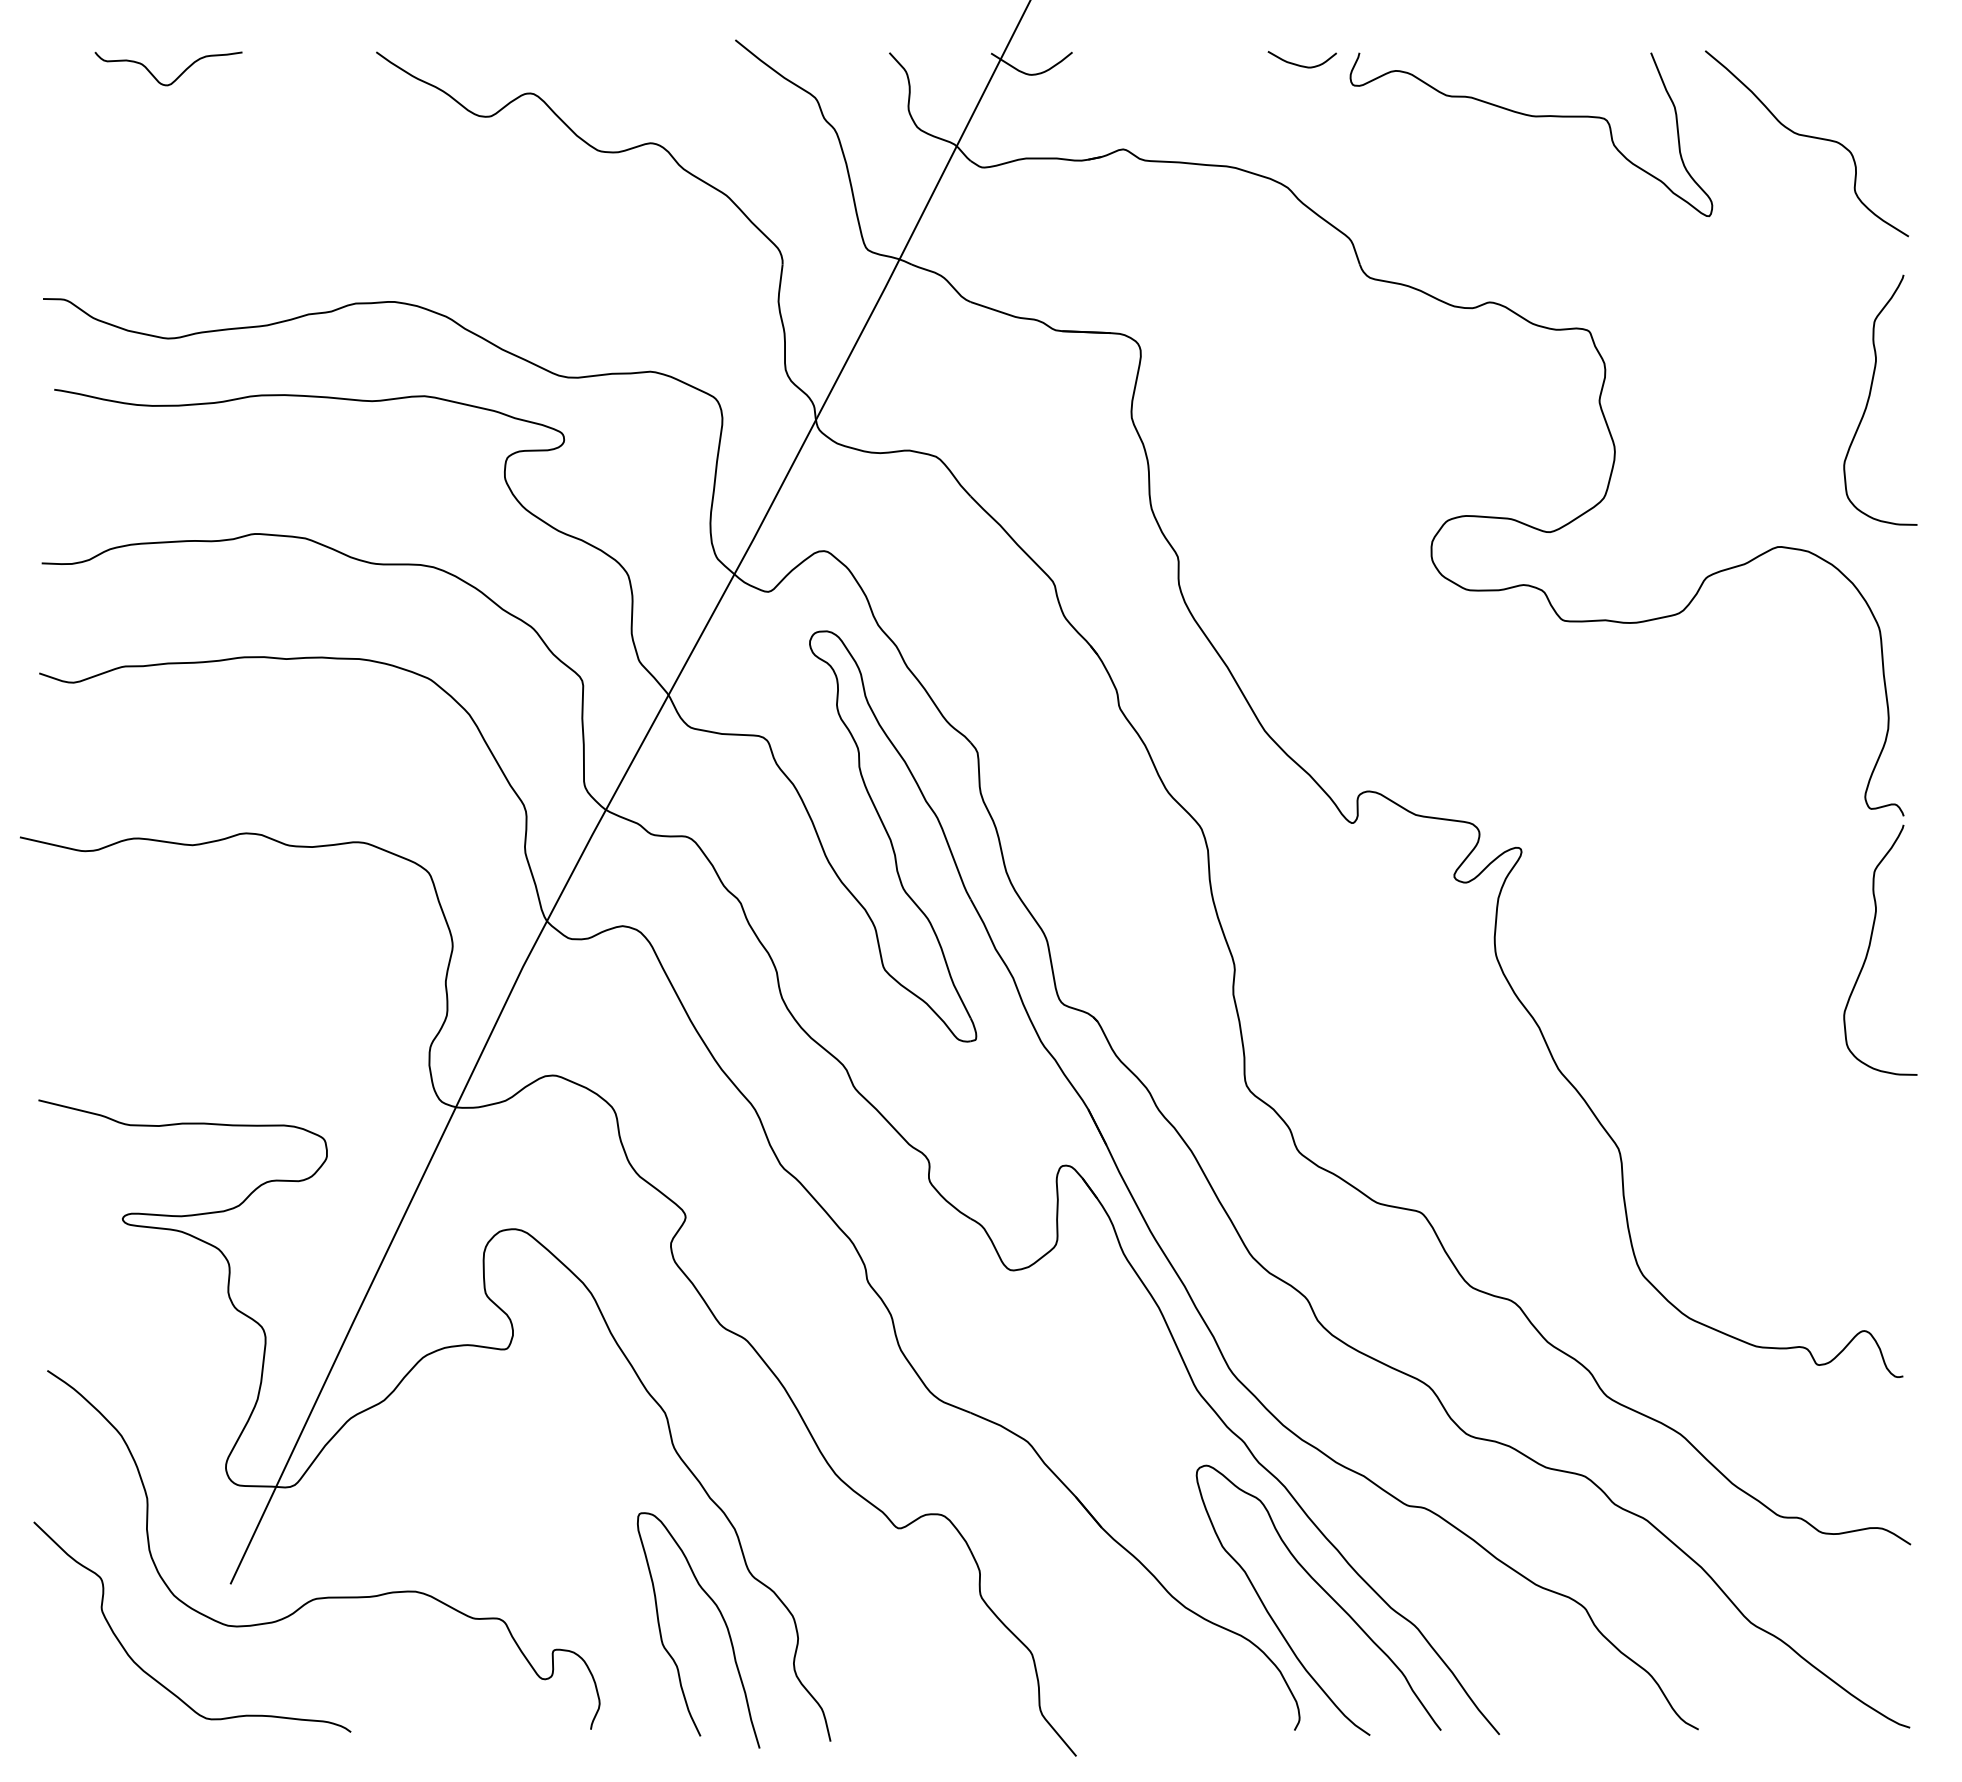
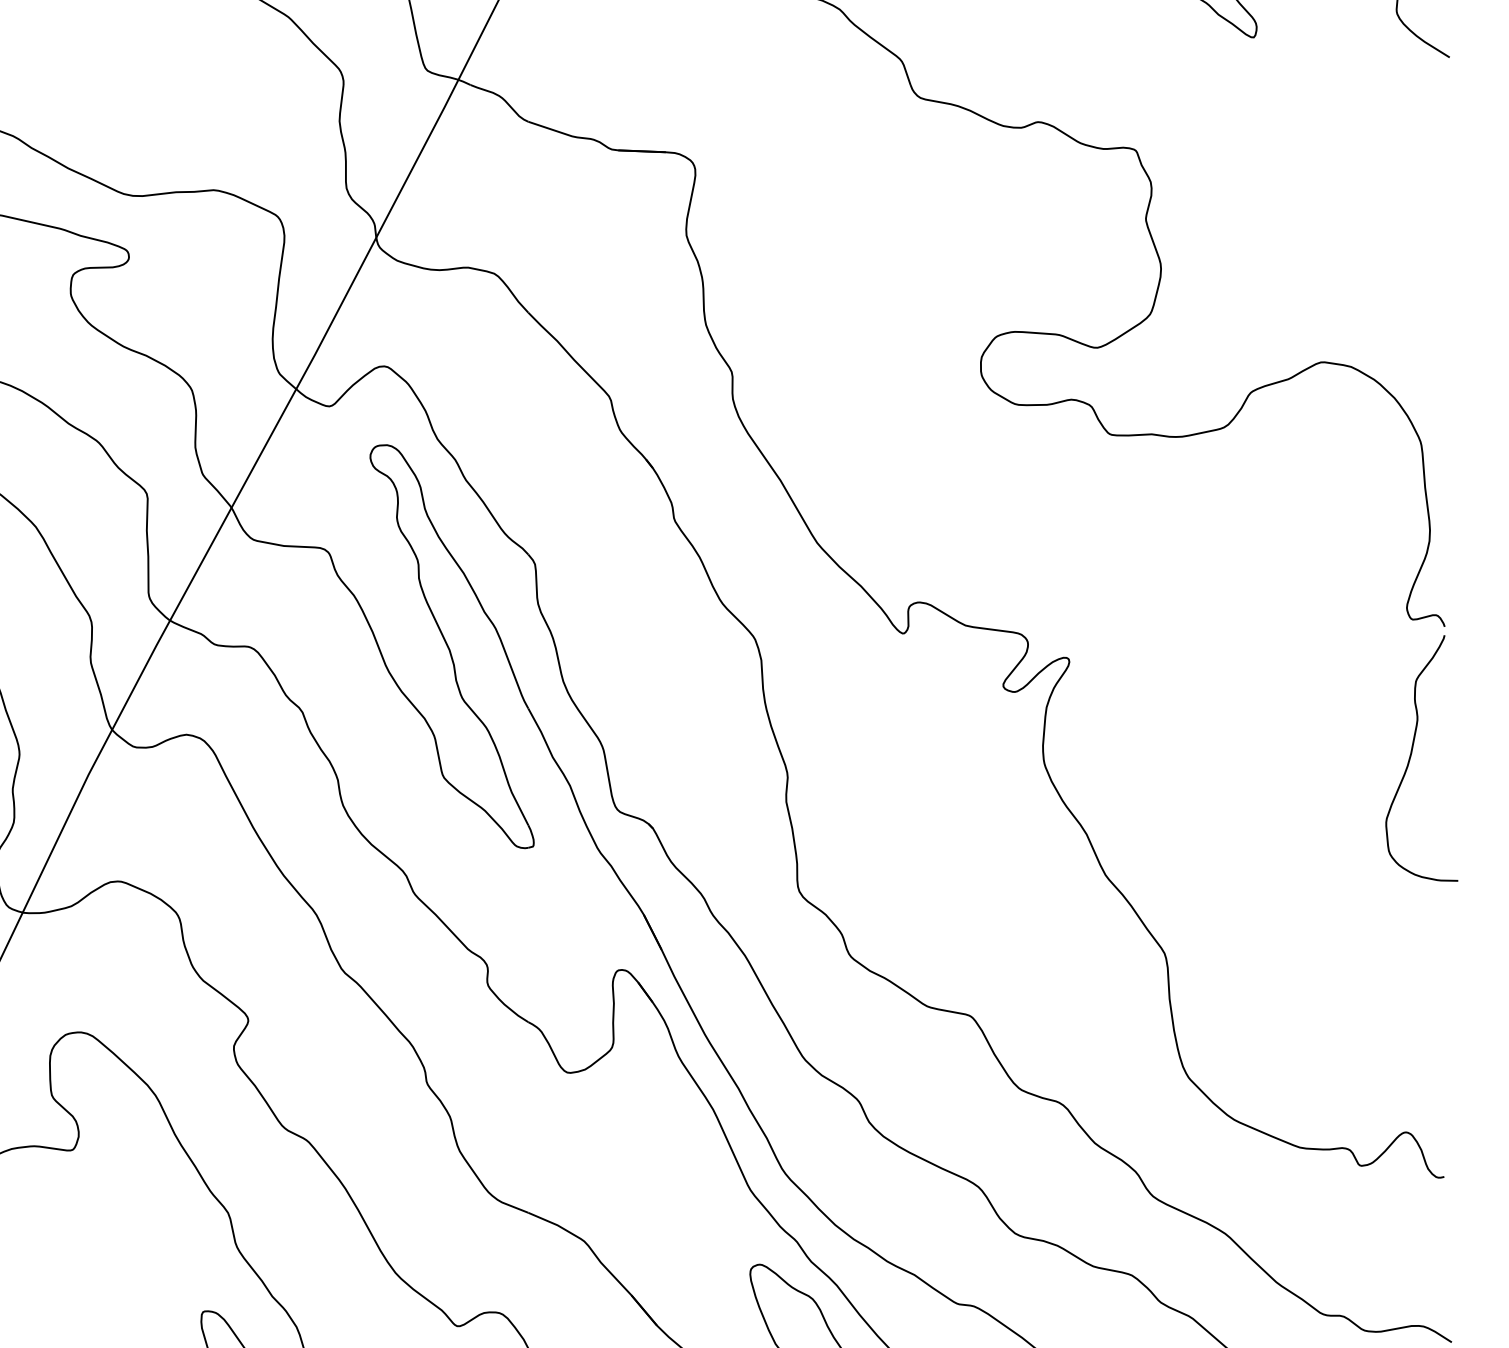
curve: (1870, 396) -> (1412, 214), removed

